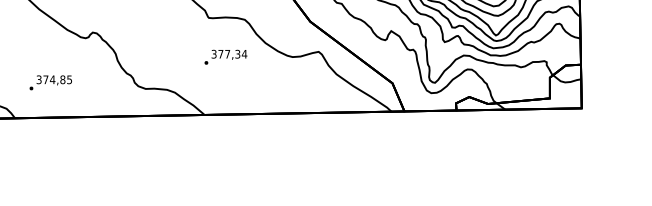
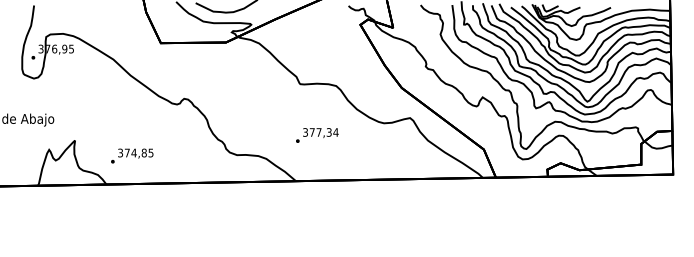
text: (226, 57) -> (317, 135), moved
text: (51, 82) -> (132, 155), moved

